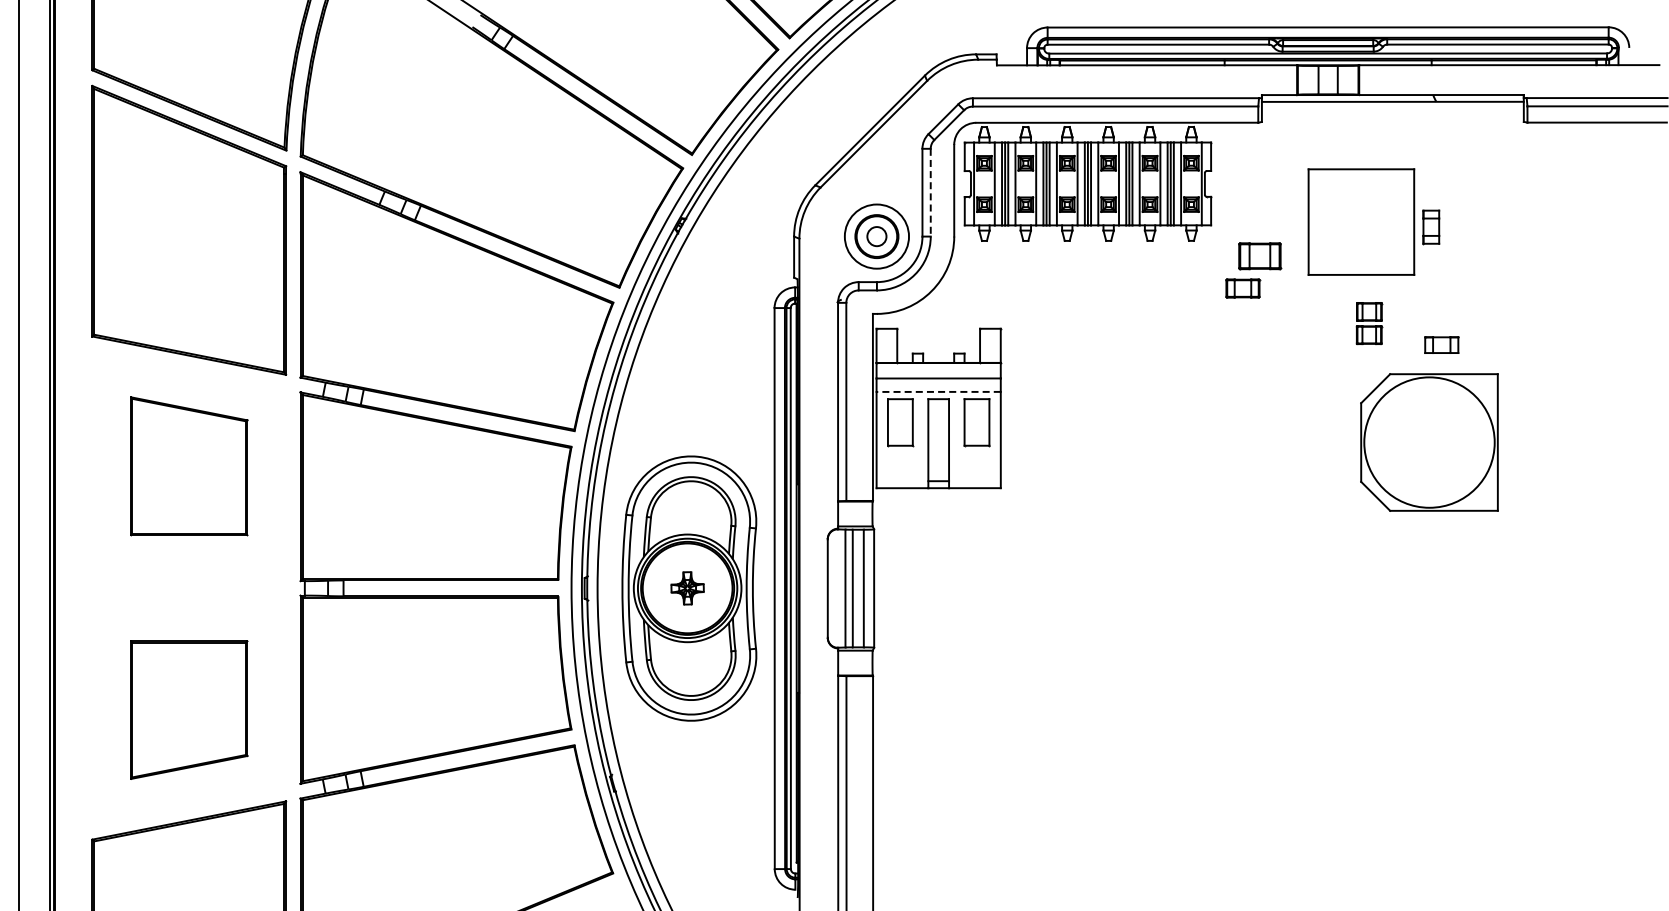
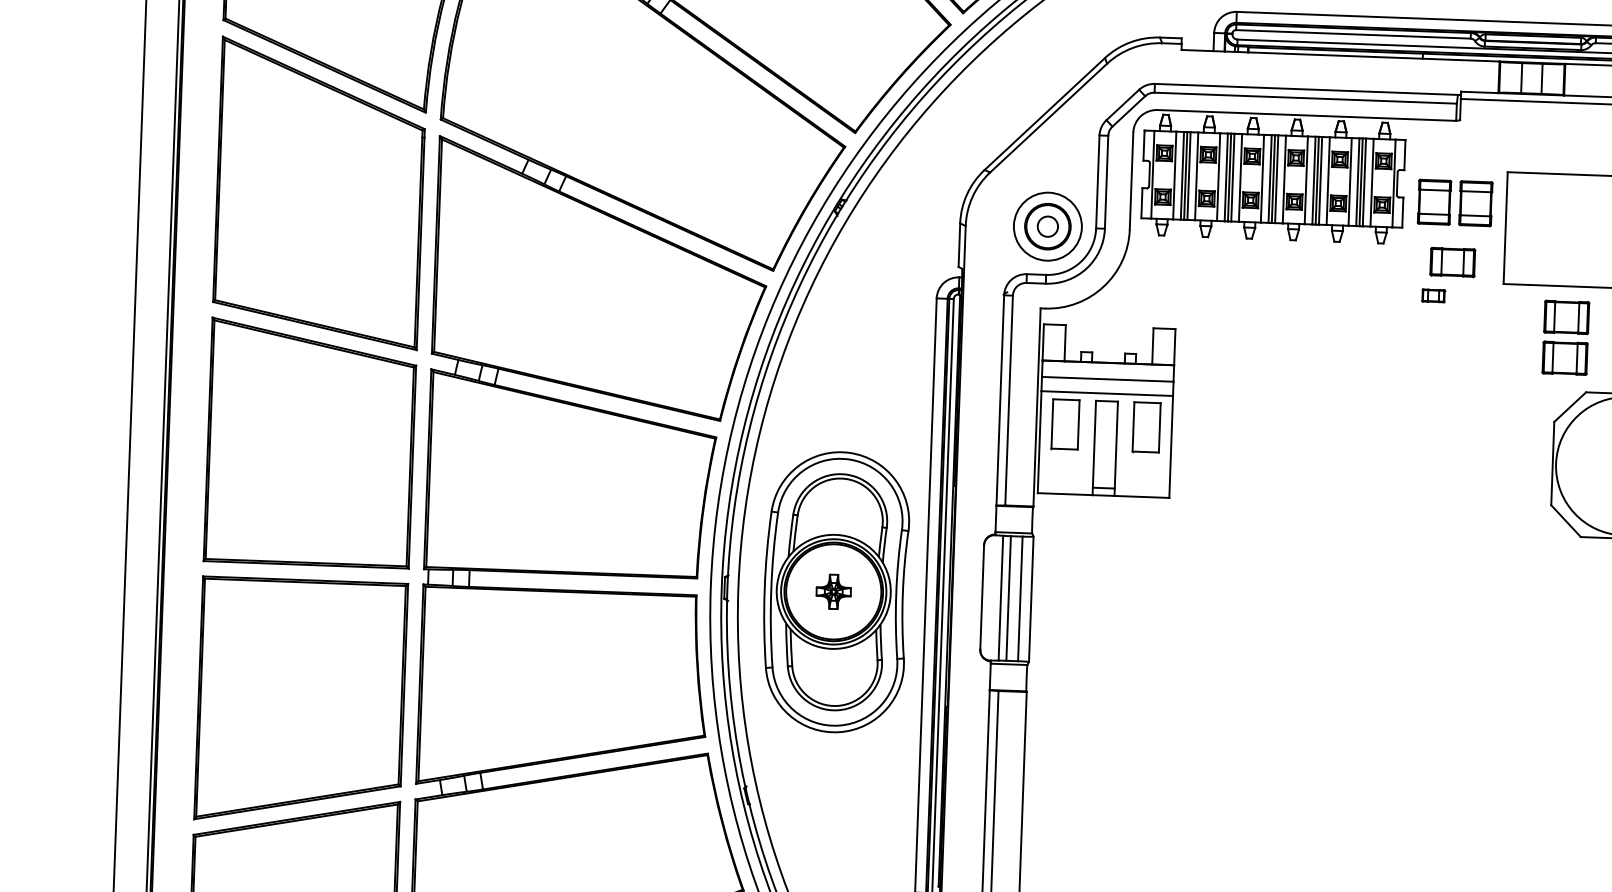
line: (930, 192) -> (1106, 182), dashed -> solid
part: (1259, 200) -> (1454, 203), added
part: (1242, 288) -> (1433, 295), size x0.62
part: (1369, 323) -> (1566, 337), size x1.67
line: (938, 391) -> (1107, 393), dashed -> solid
part: (189, 466) -> (310, 443), size x1.67
part: (189, 709) -> (301, 700), size x1.67

